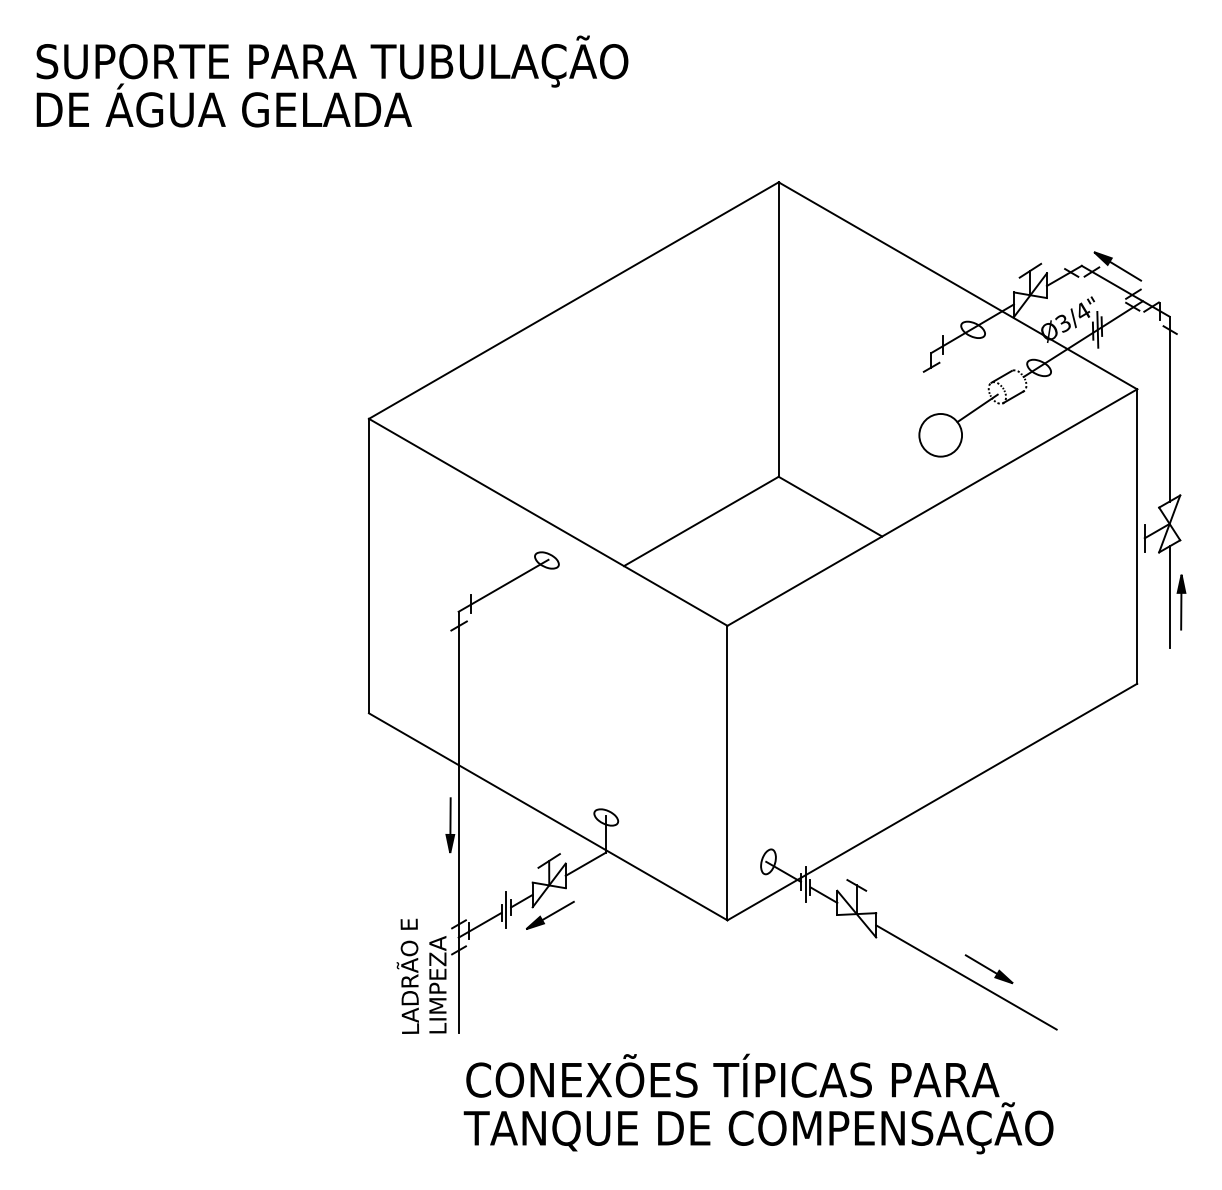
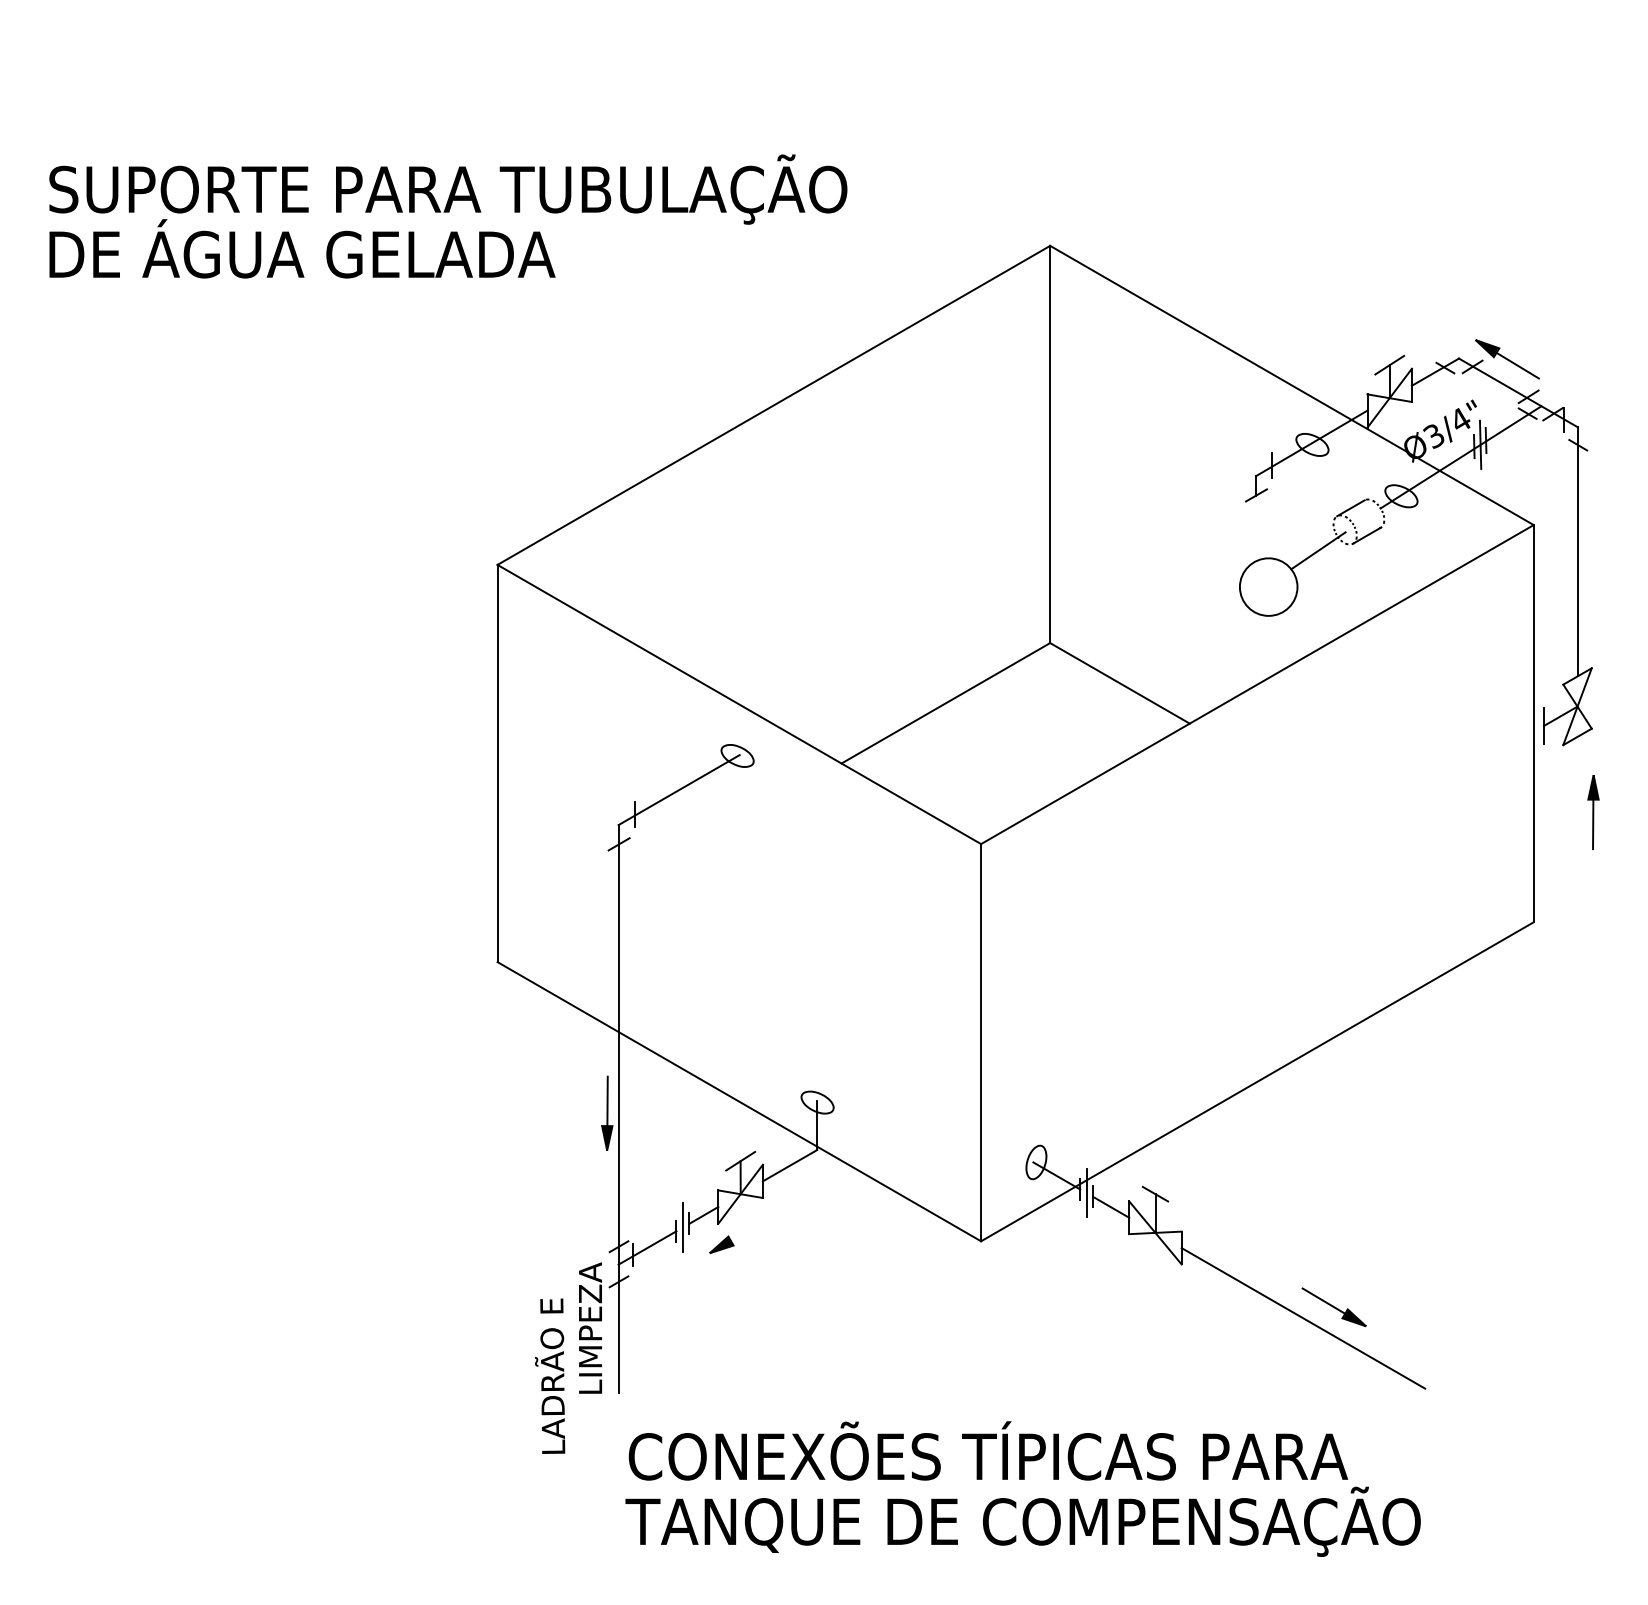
text: (332, 81) -> (448, 216), moved
line: (1169, 597) -> (1577, 805), removed
line: (557, 910) -> (751, 1228), removed
text: (407, 975) -> (549, 1375), moved

